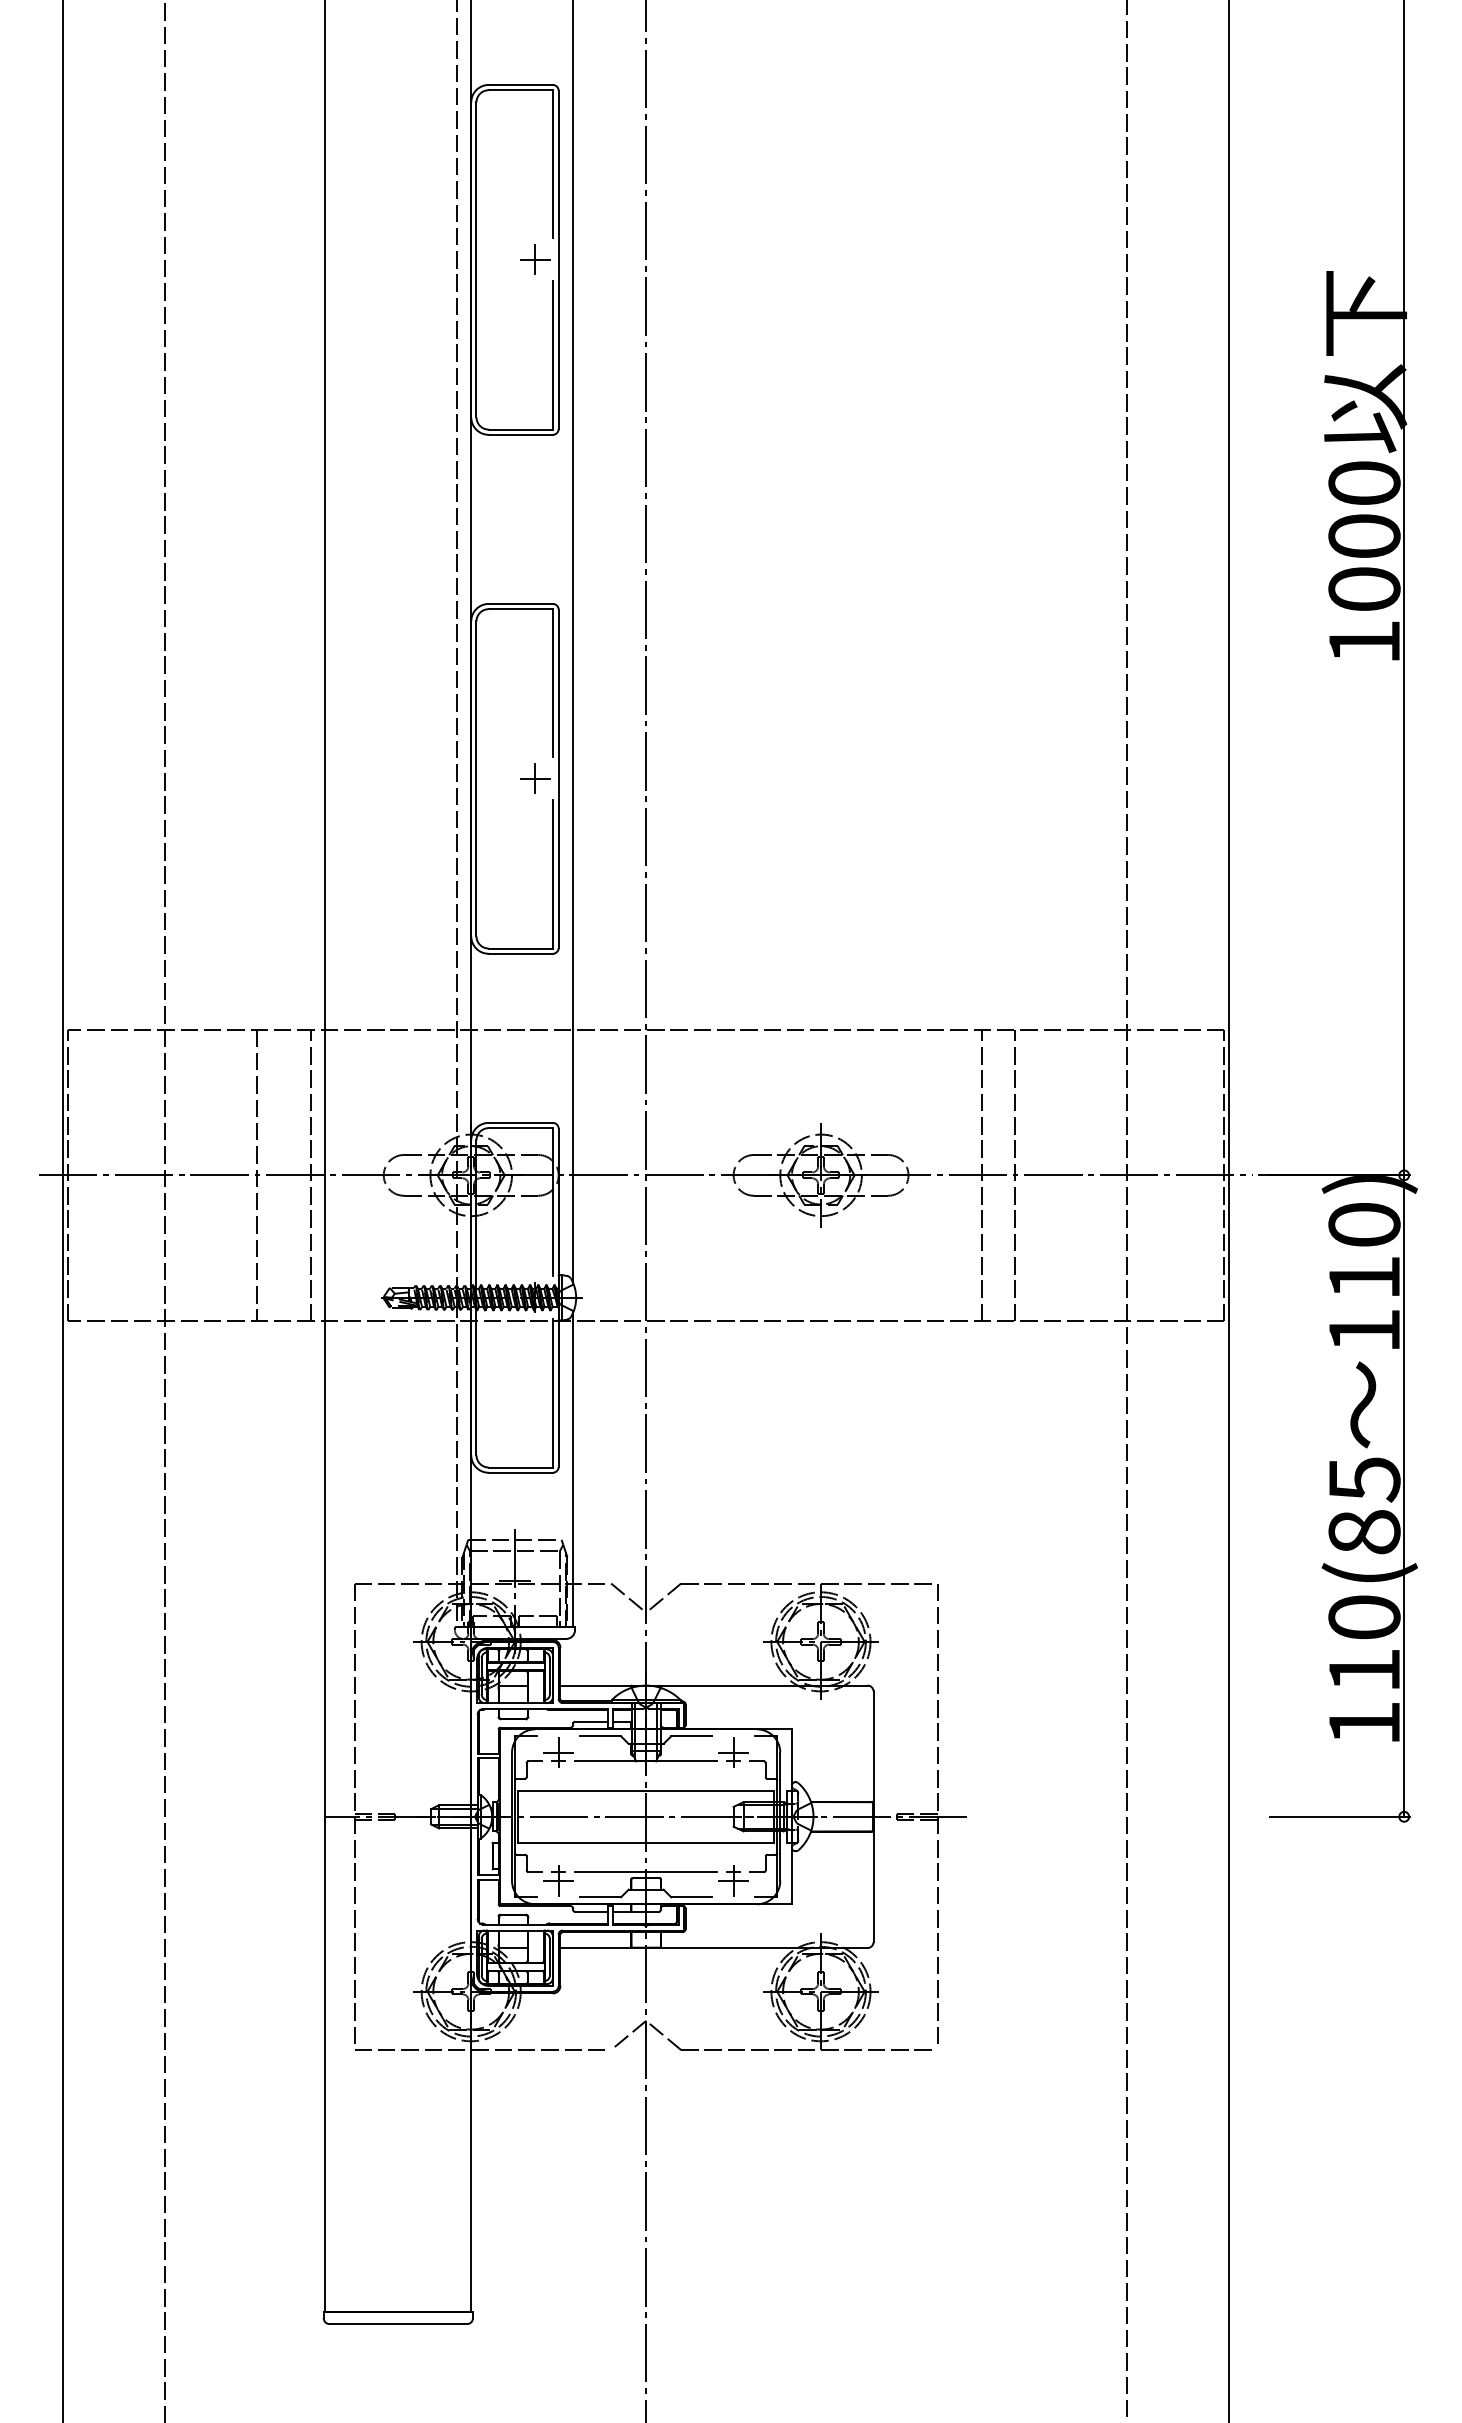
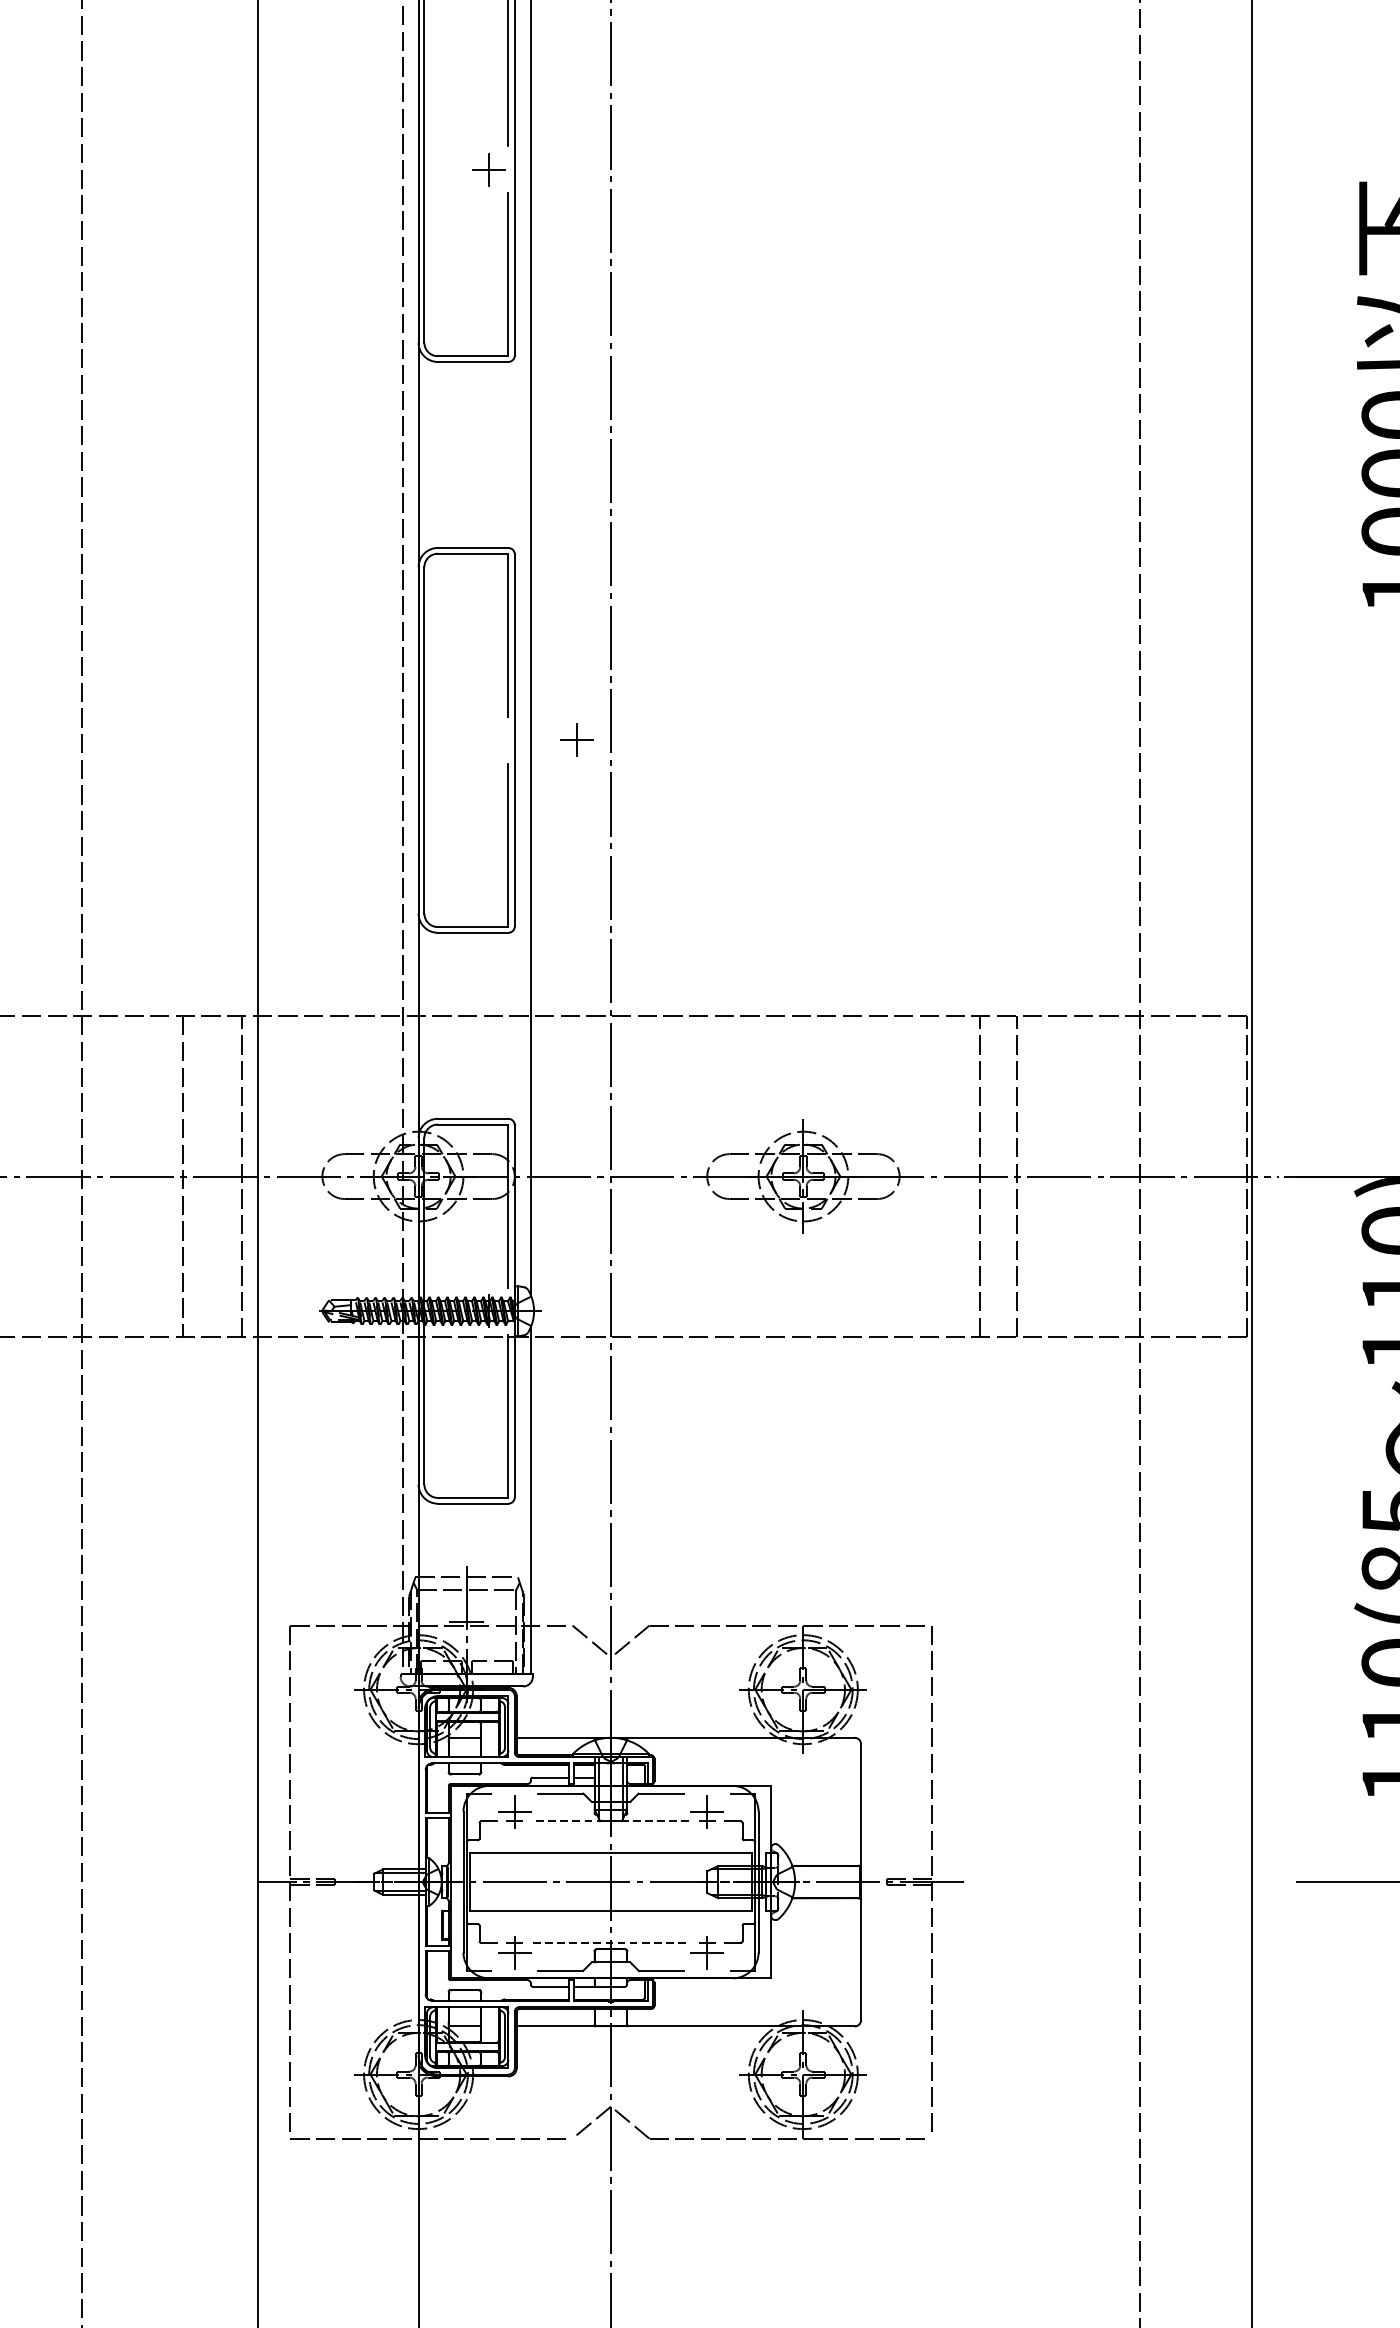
part: (535, 778) -> (577, 740), moved
line: (646, 1761) -> (611, 1821), solid -> dashed
line: (646, 1872) -> (611, 1943), solid -> dashed

